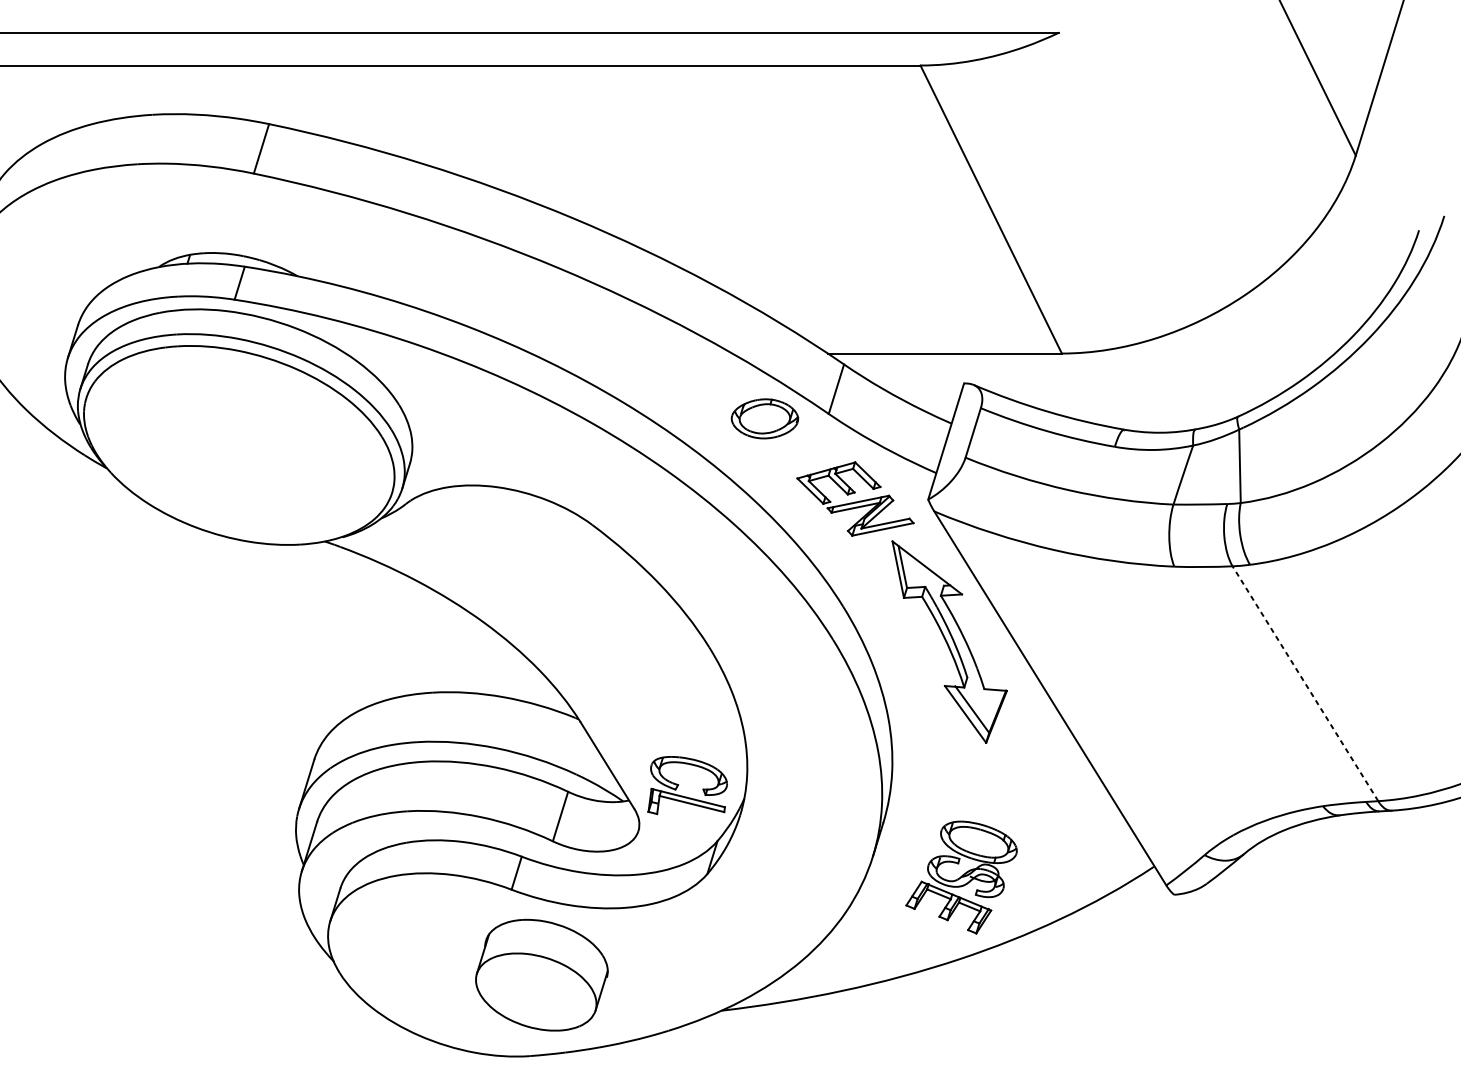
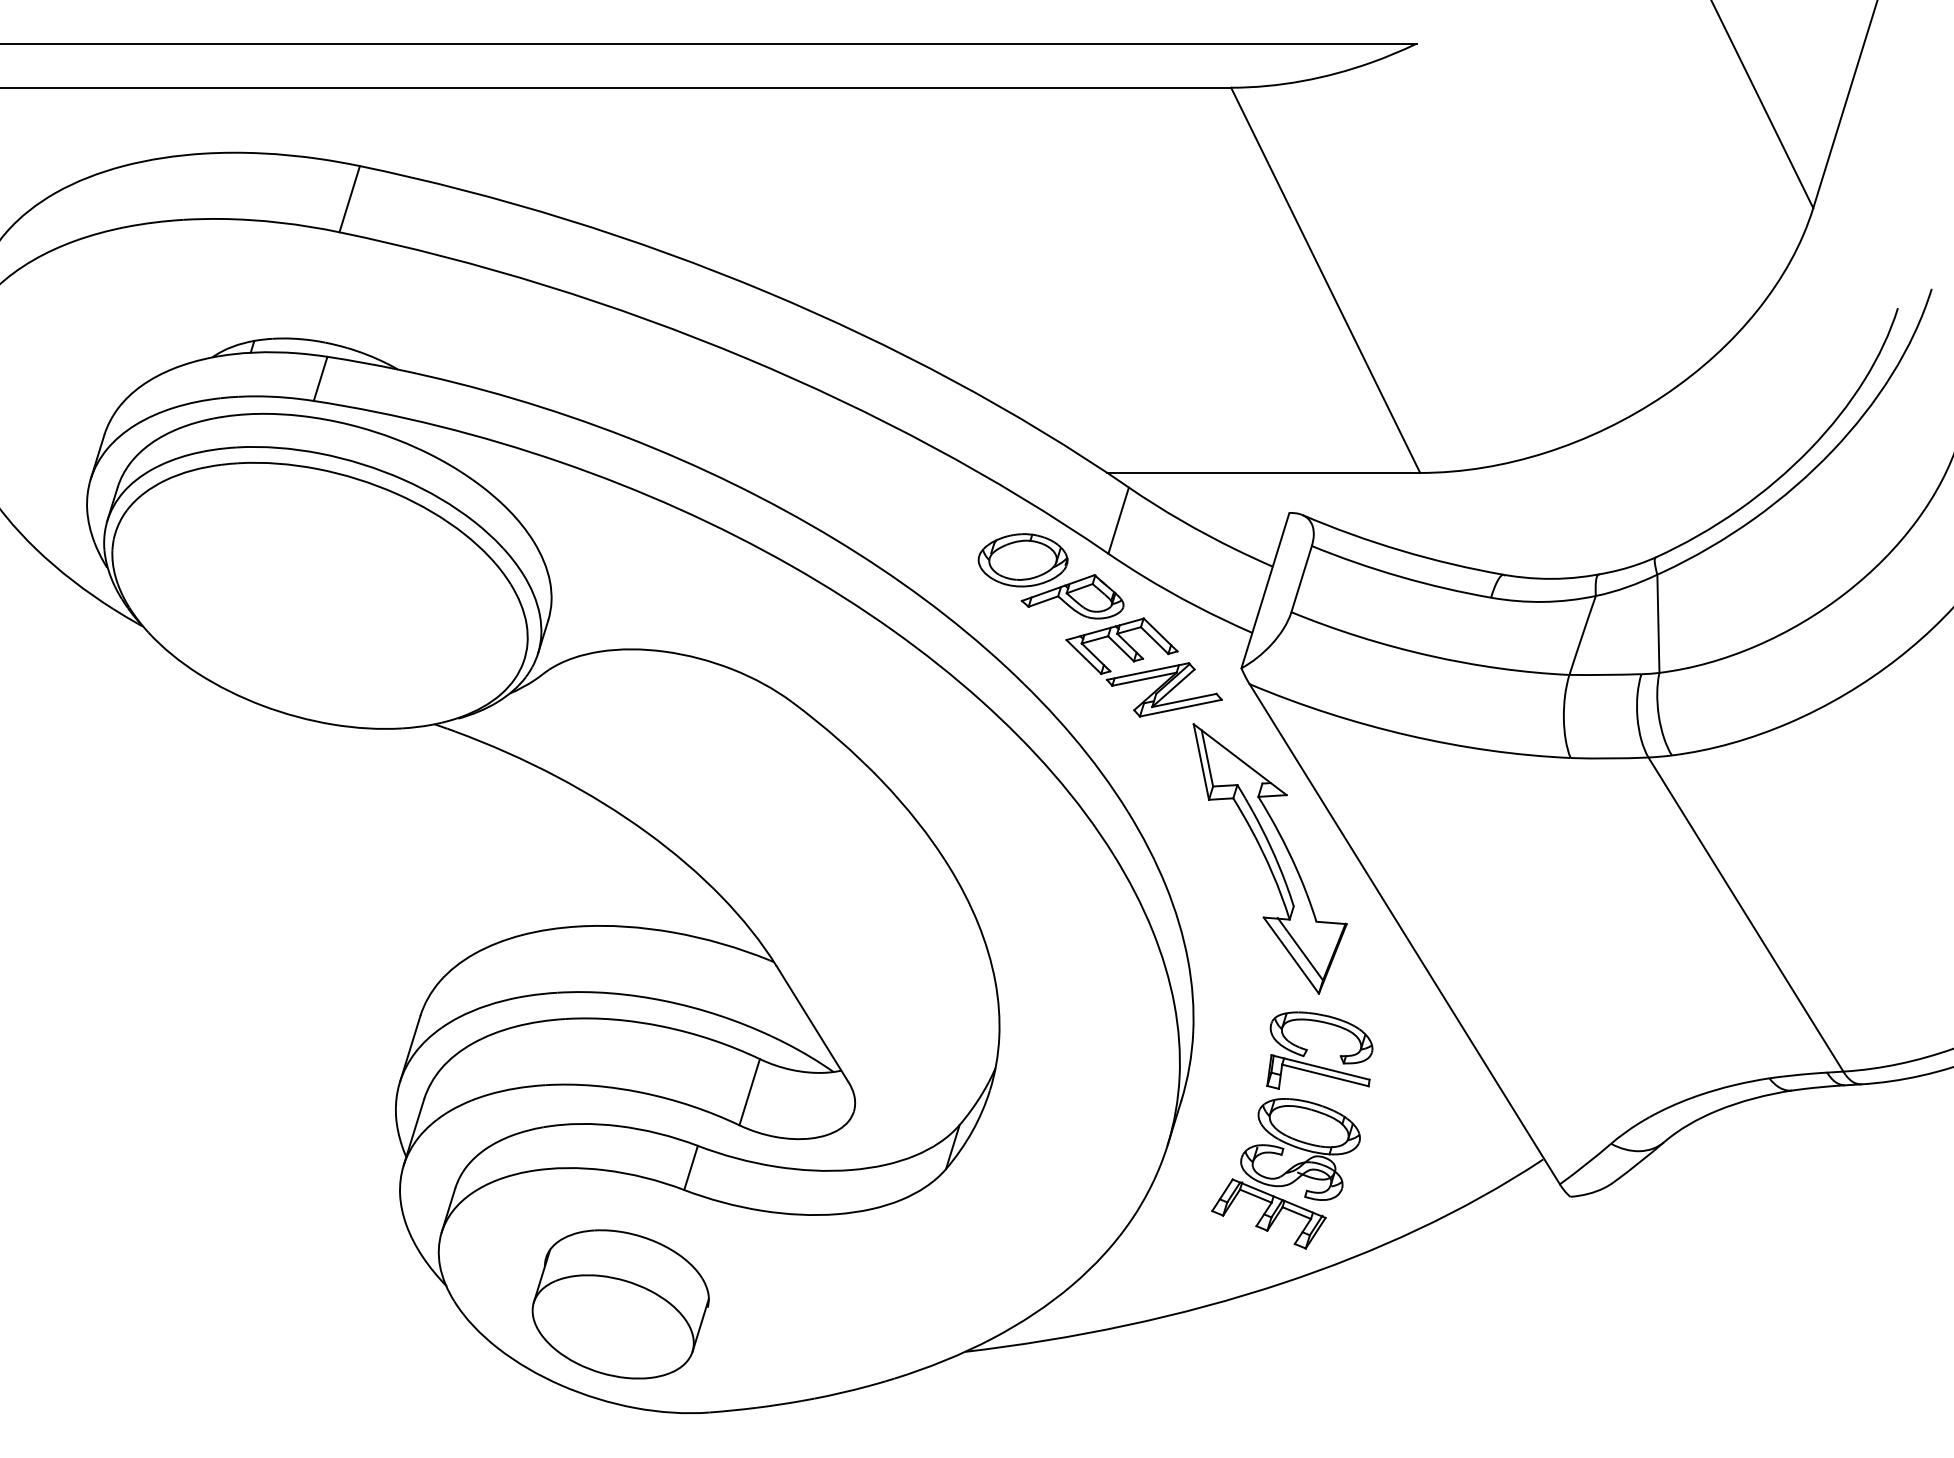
part: (801, 445) -> (1072, 596), added
line: (1305, 683) -> (1745, 914), dashed -> solid
part: (678, 785) -> (1307, 1050), moved
part: (541, 975) -> (620, 1304), moved

